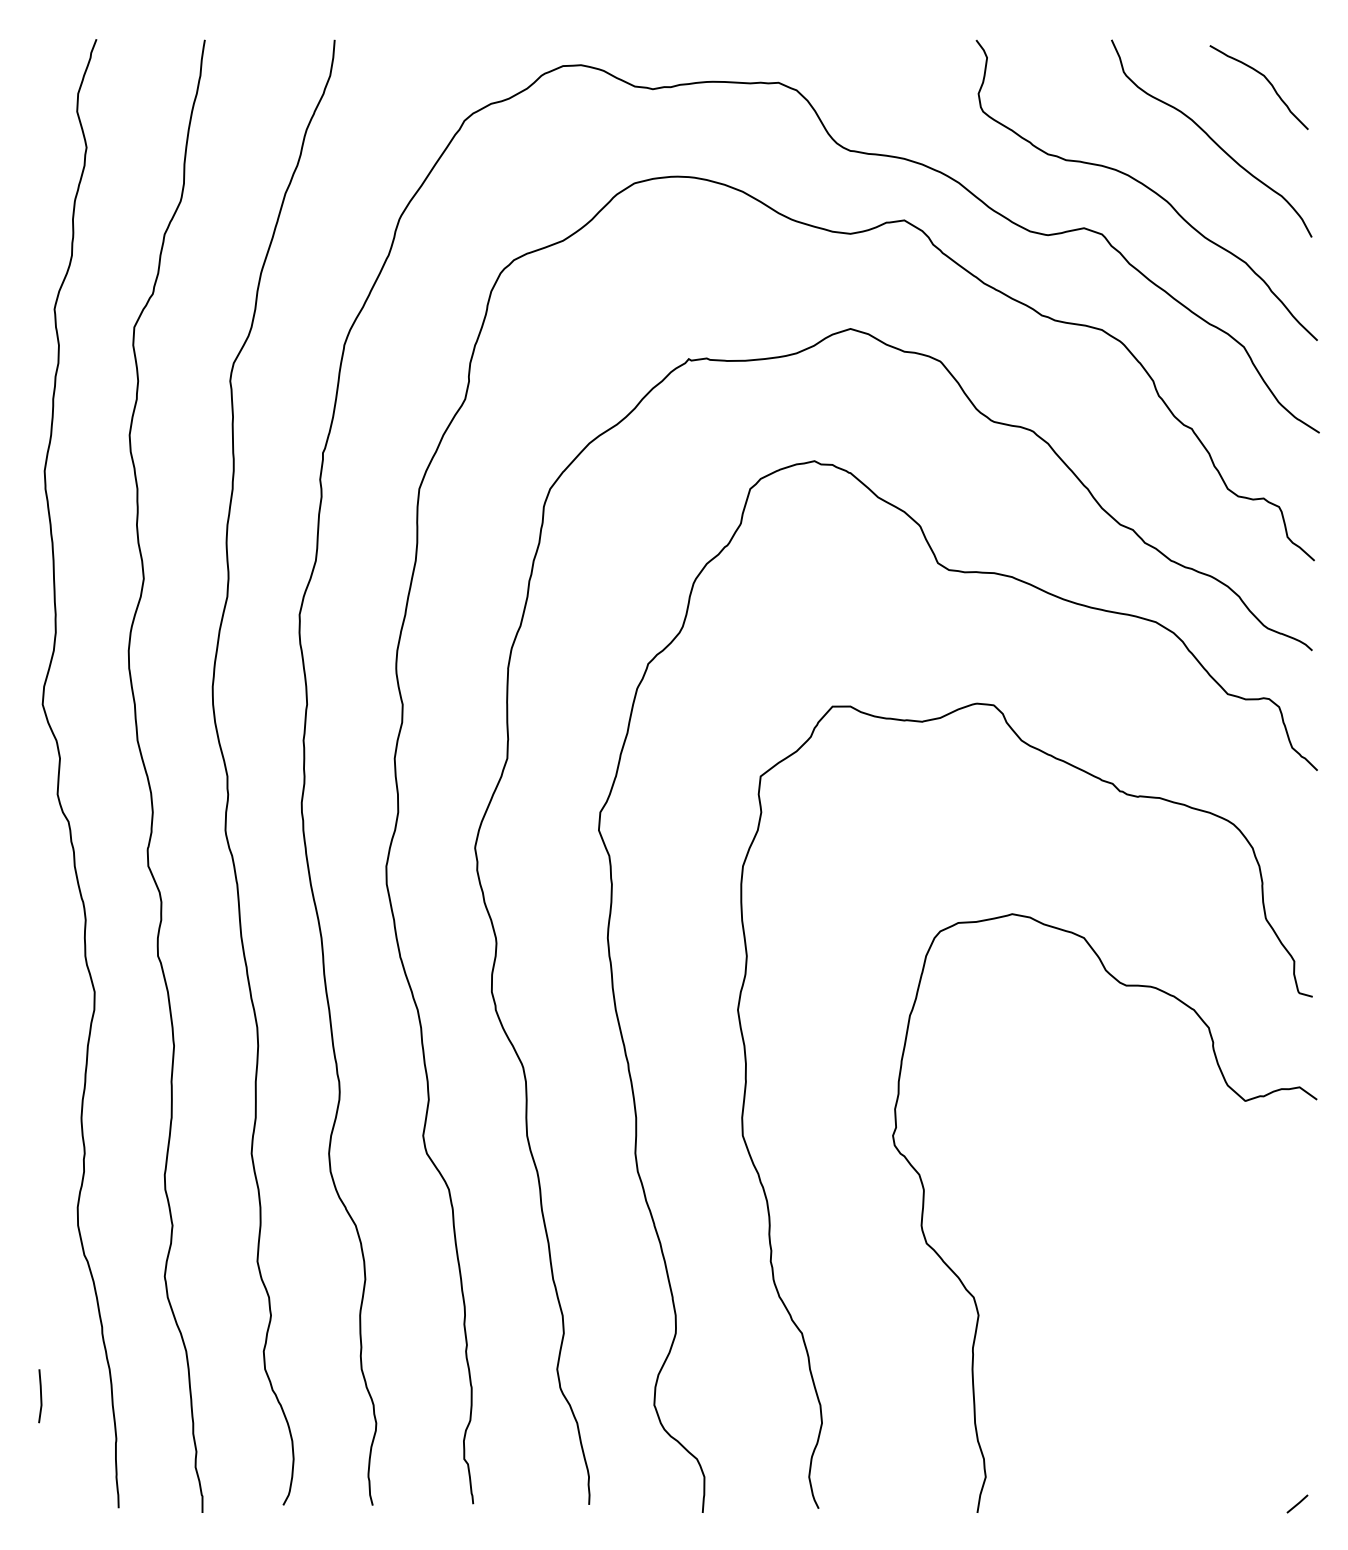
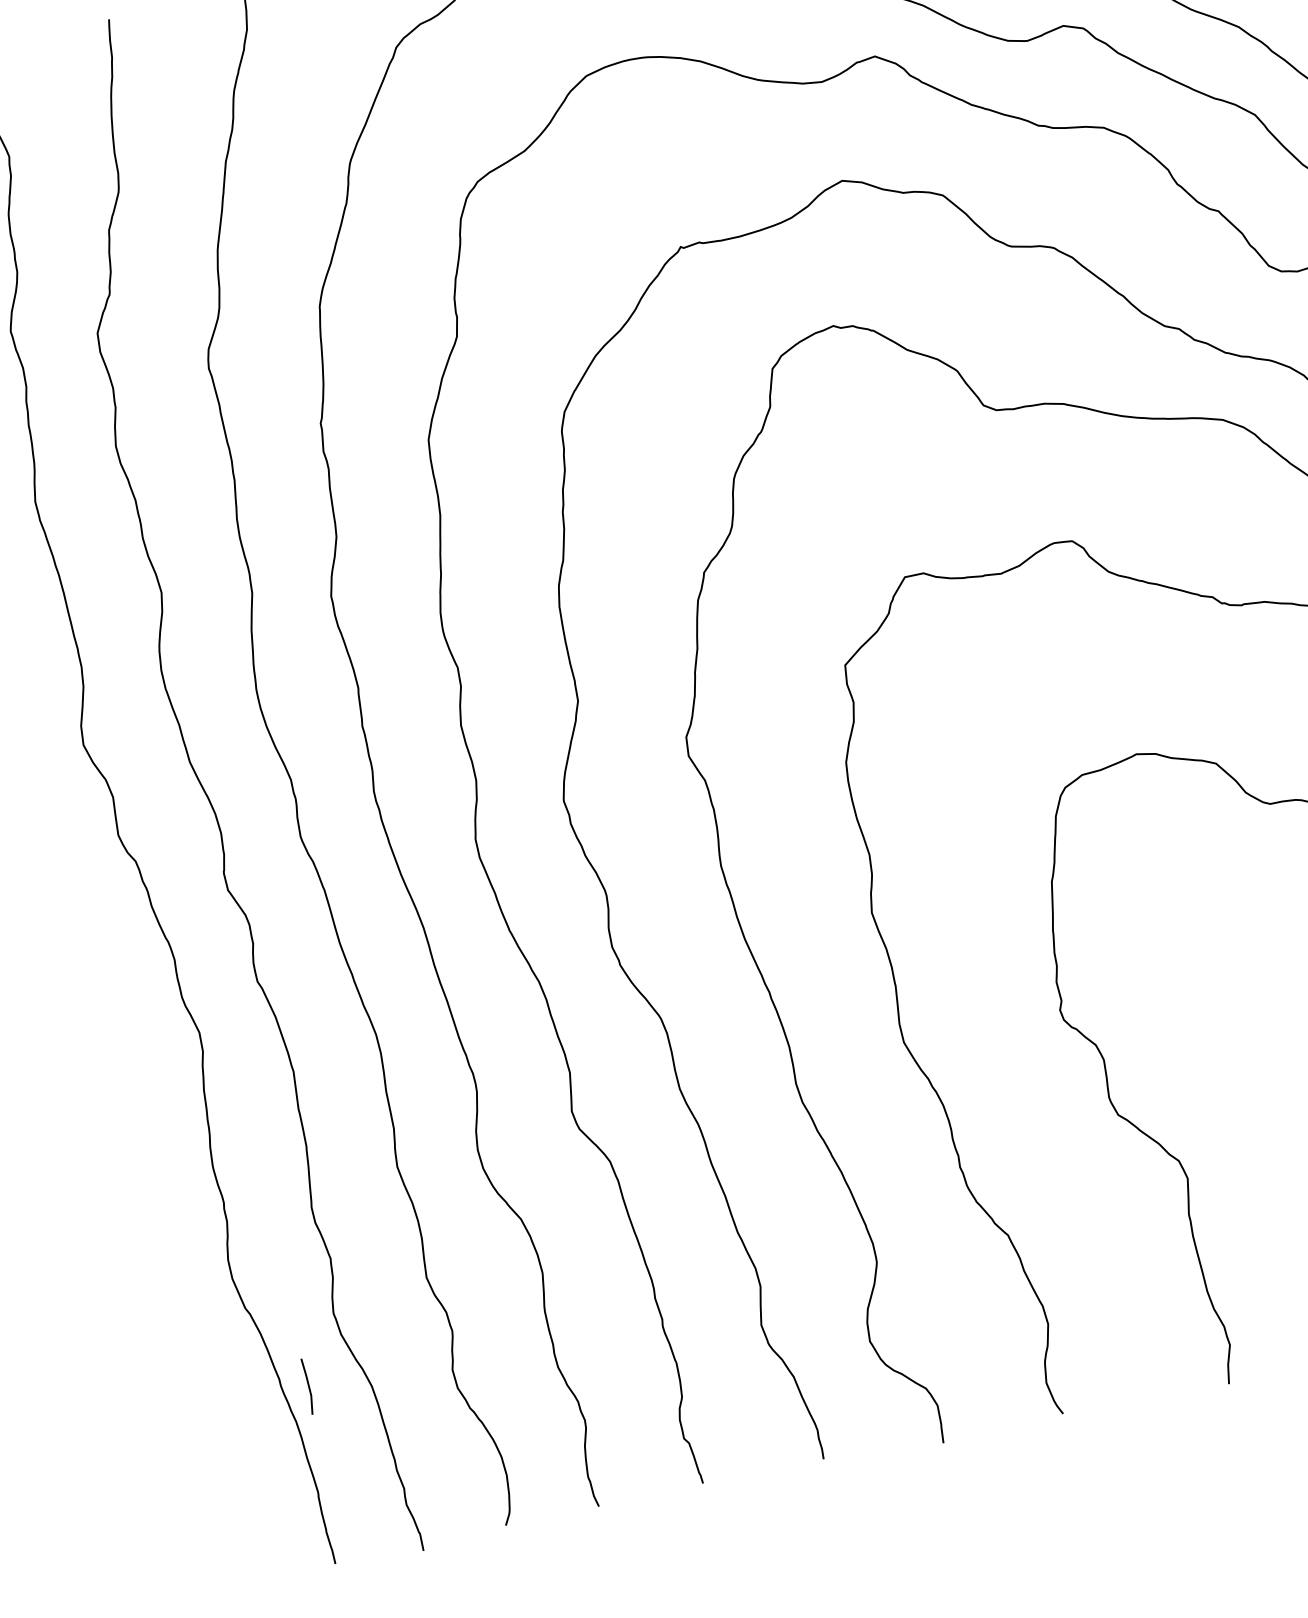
line: (40, 1396) -> (308, 1386), moved

